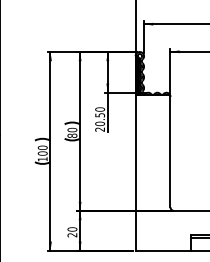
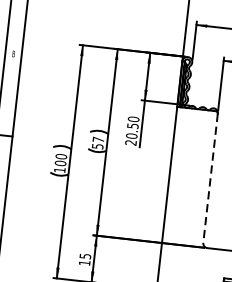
text: (72, 132) -> (98, 142), 80 -> 57
line: (170, 152) -> (210, 178), solid -> dashed
text: (72, 232) -> (85, 259), 20 -> 15

